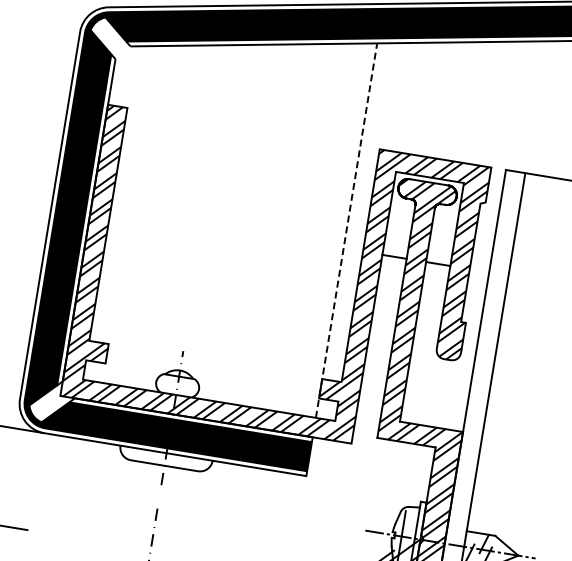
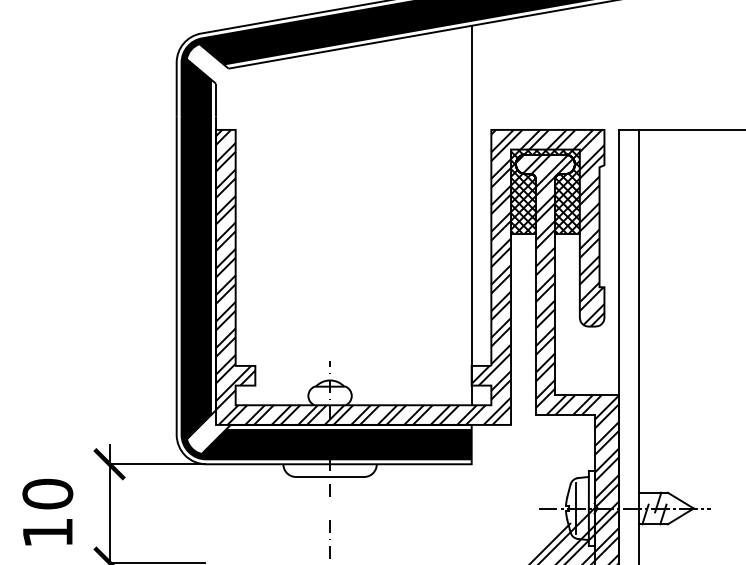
hatch: (423, 218) -> (545, 191), added
line: (346, 230) -> (471, 215), dashed -> solid

